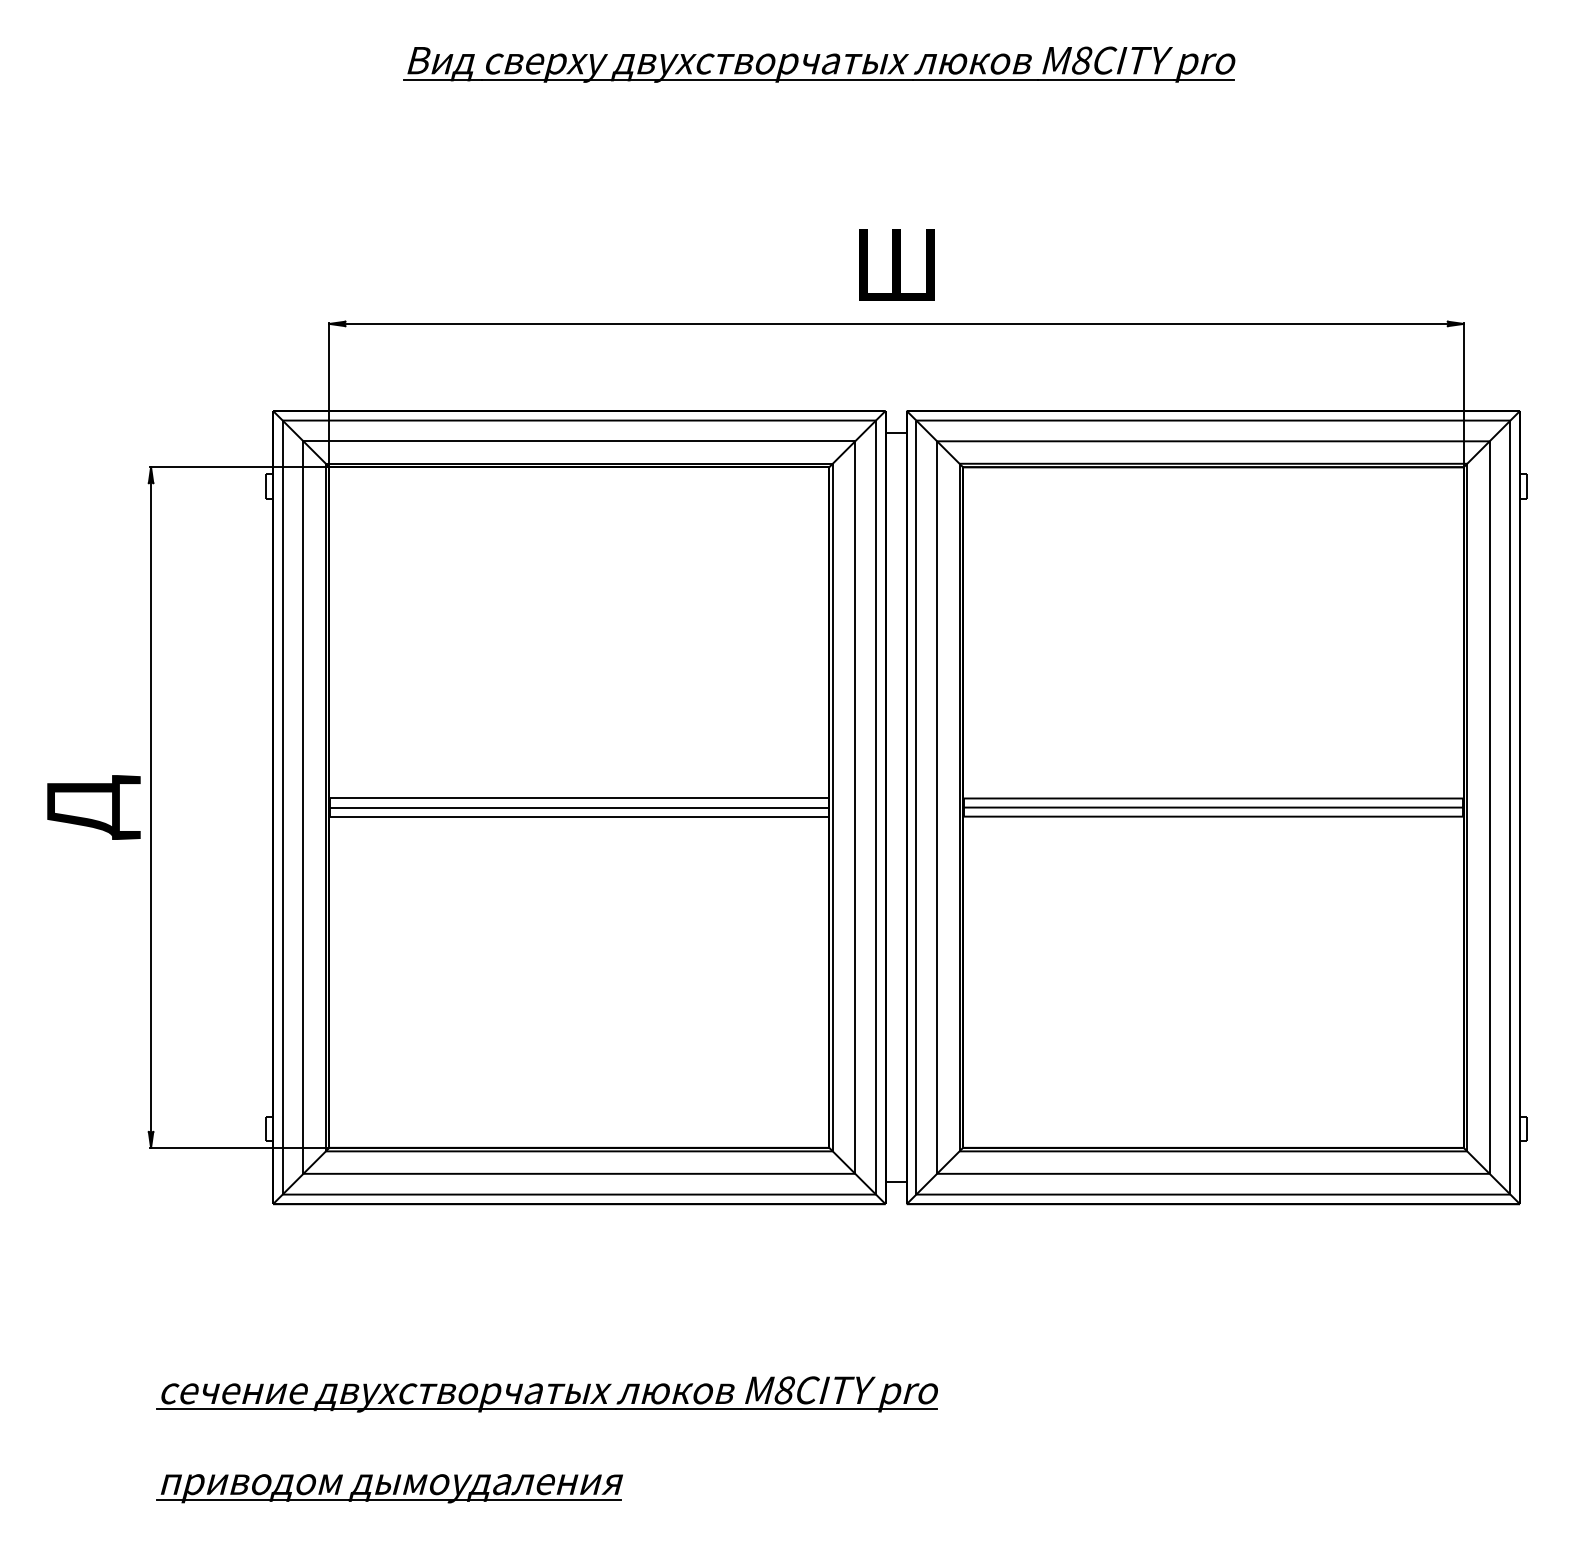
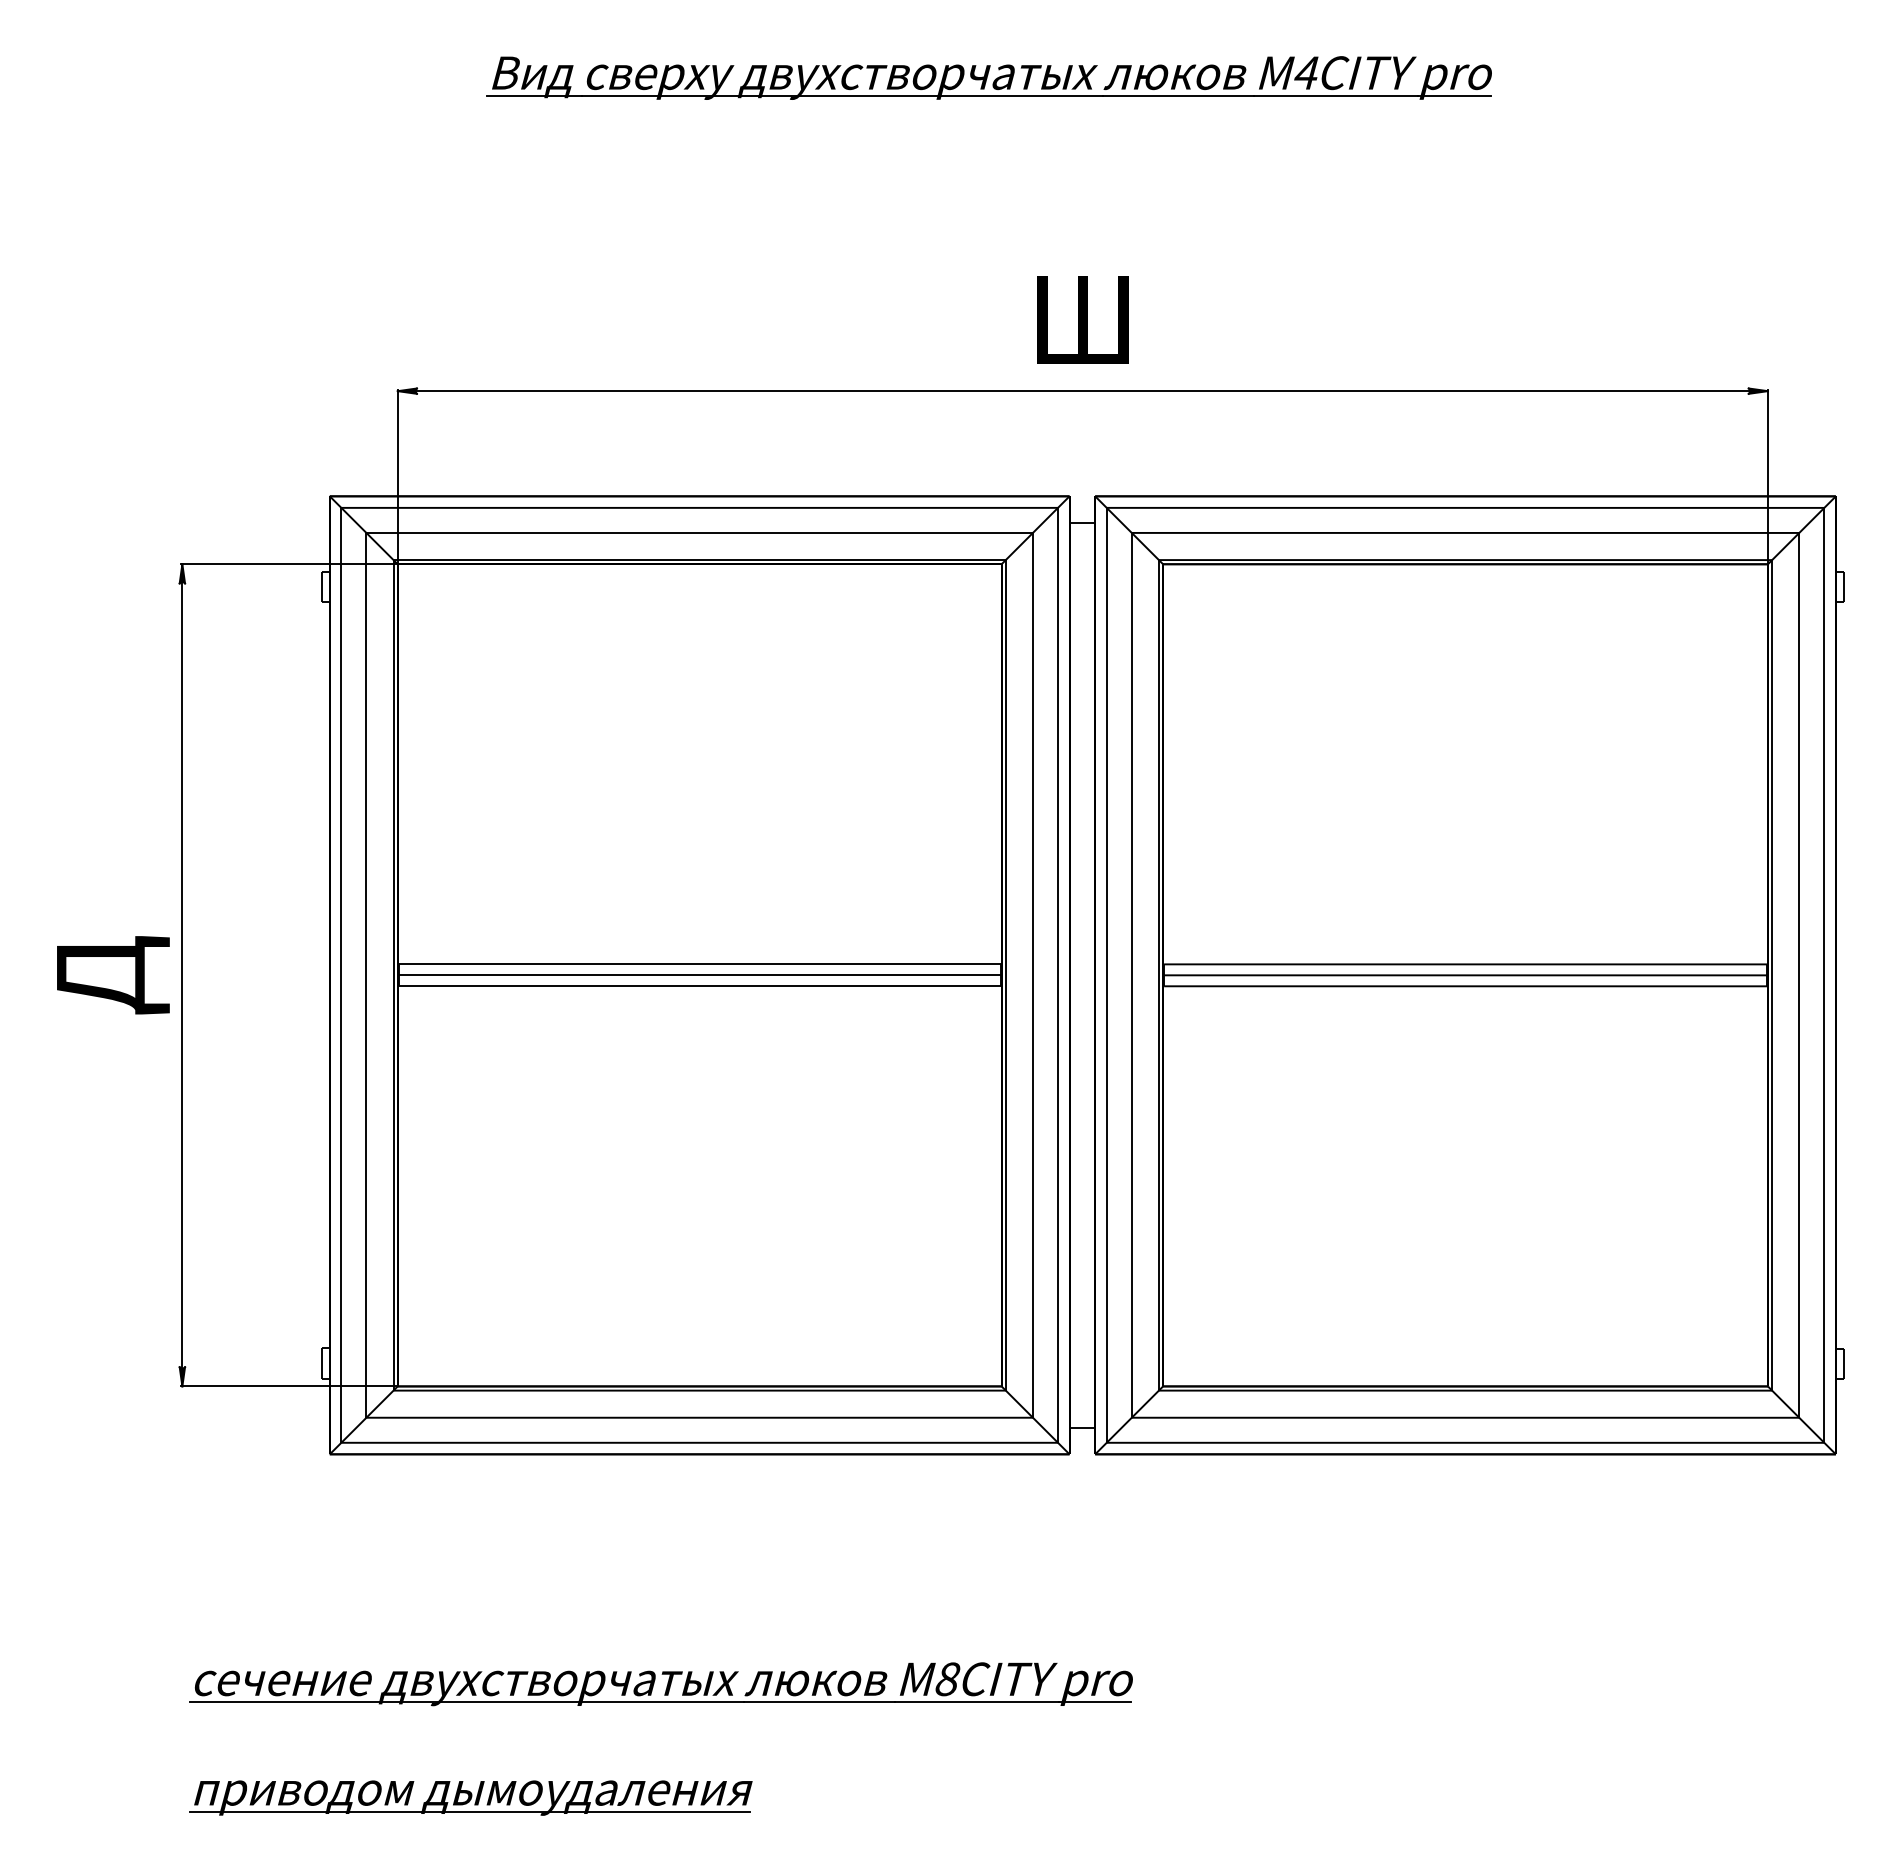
text: (1081, 60) -> (1306, 73), M8CITY -> M4CITY

